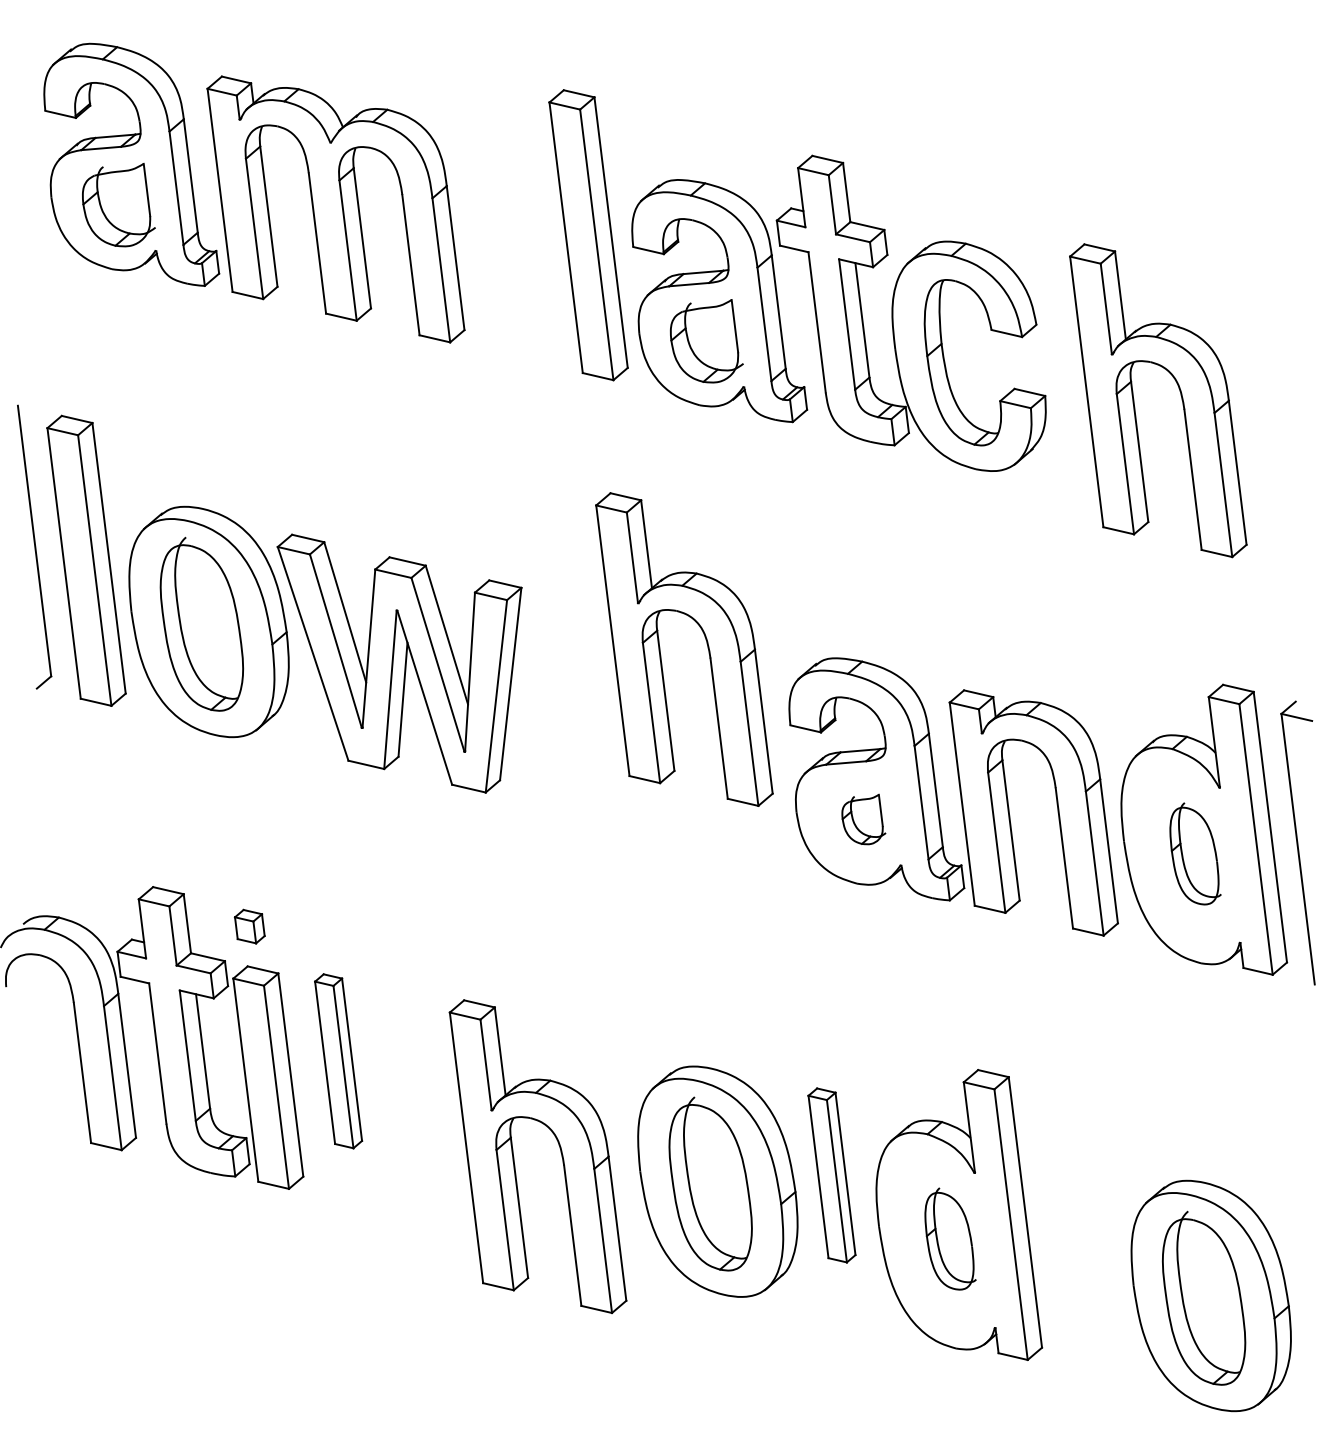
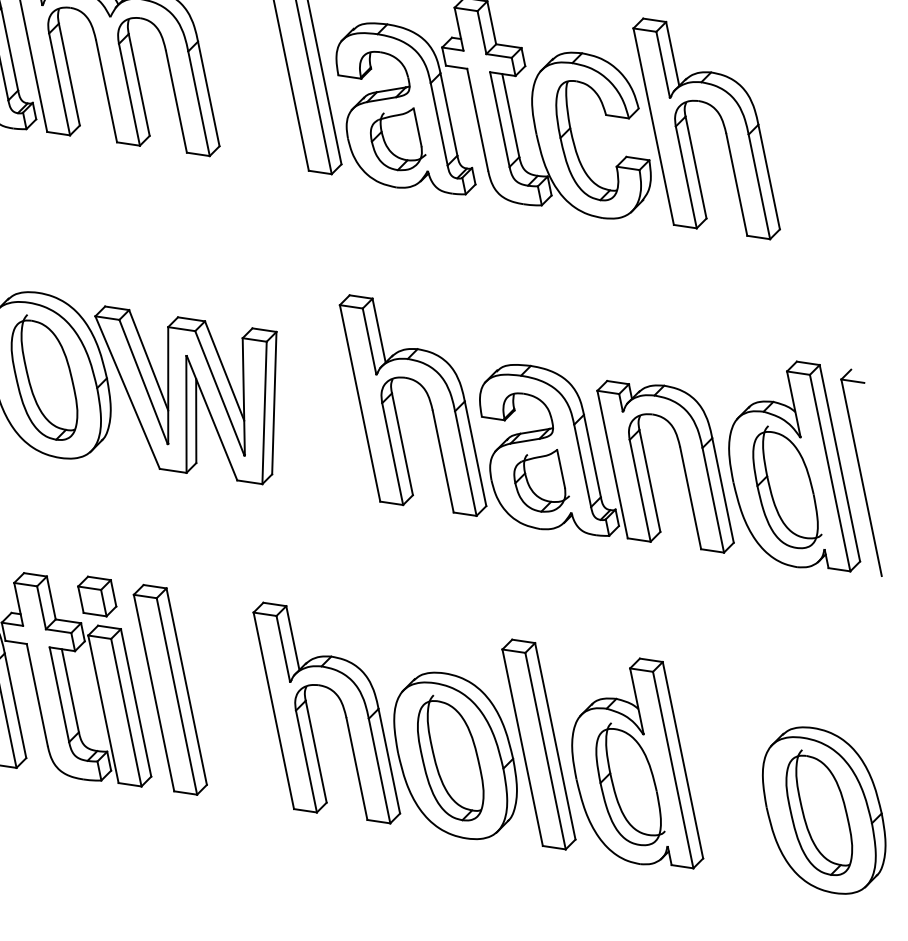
part: (1180, 395) -> (722, 123), moved
part: (706, 644) -> (428, 400), moved
part: (863, 819) -> (541, 481), size x1.67
part: (1195, 853) -> (786, 486), size x1.67
part: (249, 926) -> (97, 596), size x1.67
part: (338, 1061) -> (170, 690), size x1.67
part: (514, 1156) -> (309, 714), moved
part: (831, 1175) -> (538, 744), size x1.67
part: (950, 1238) -> (629, 783), size x1.67

